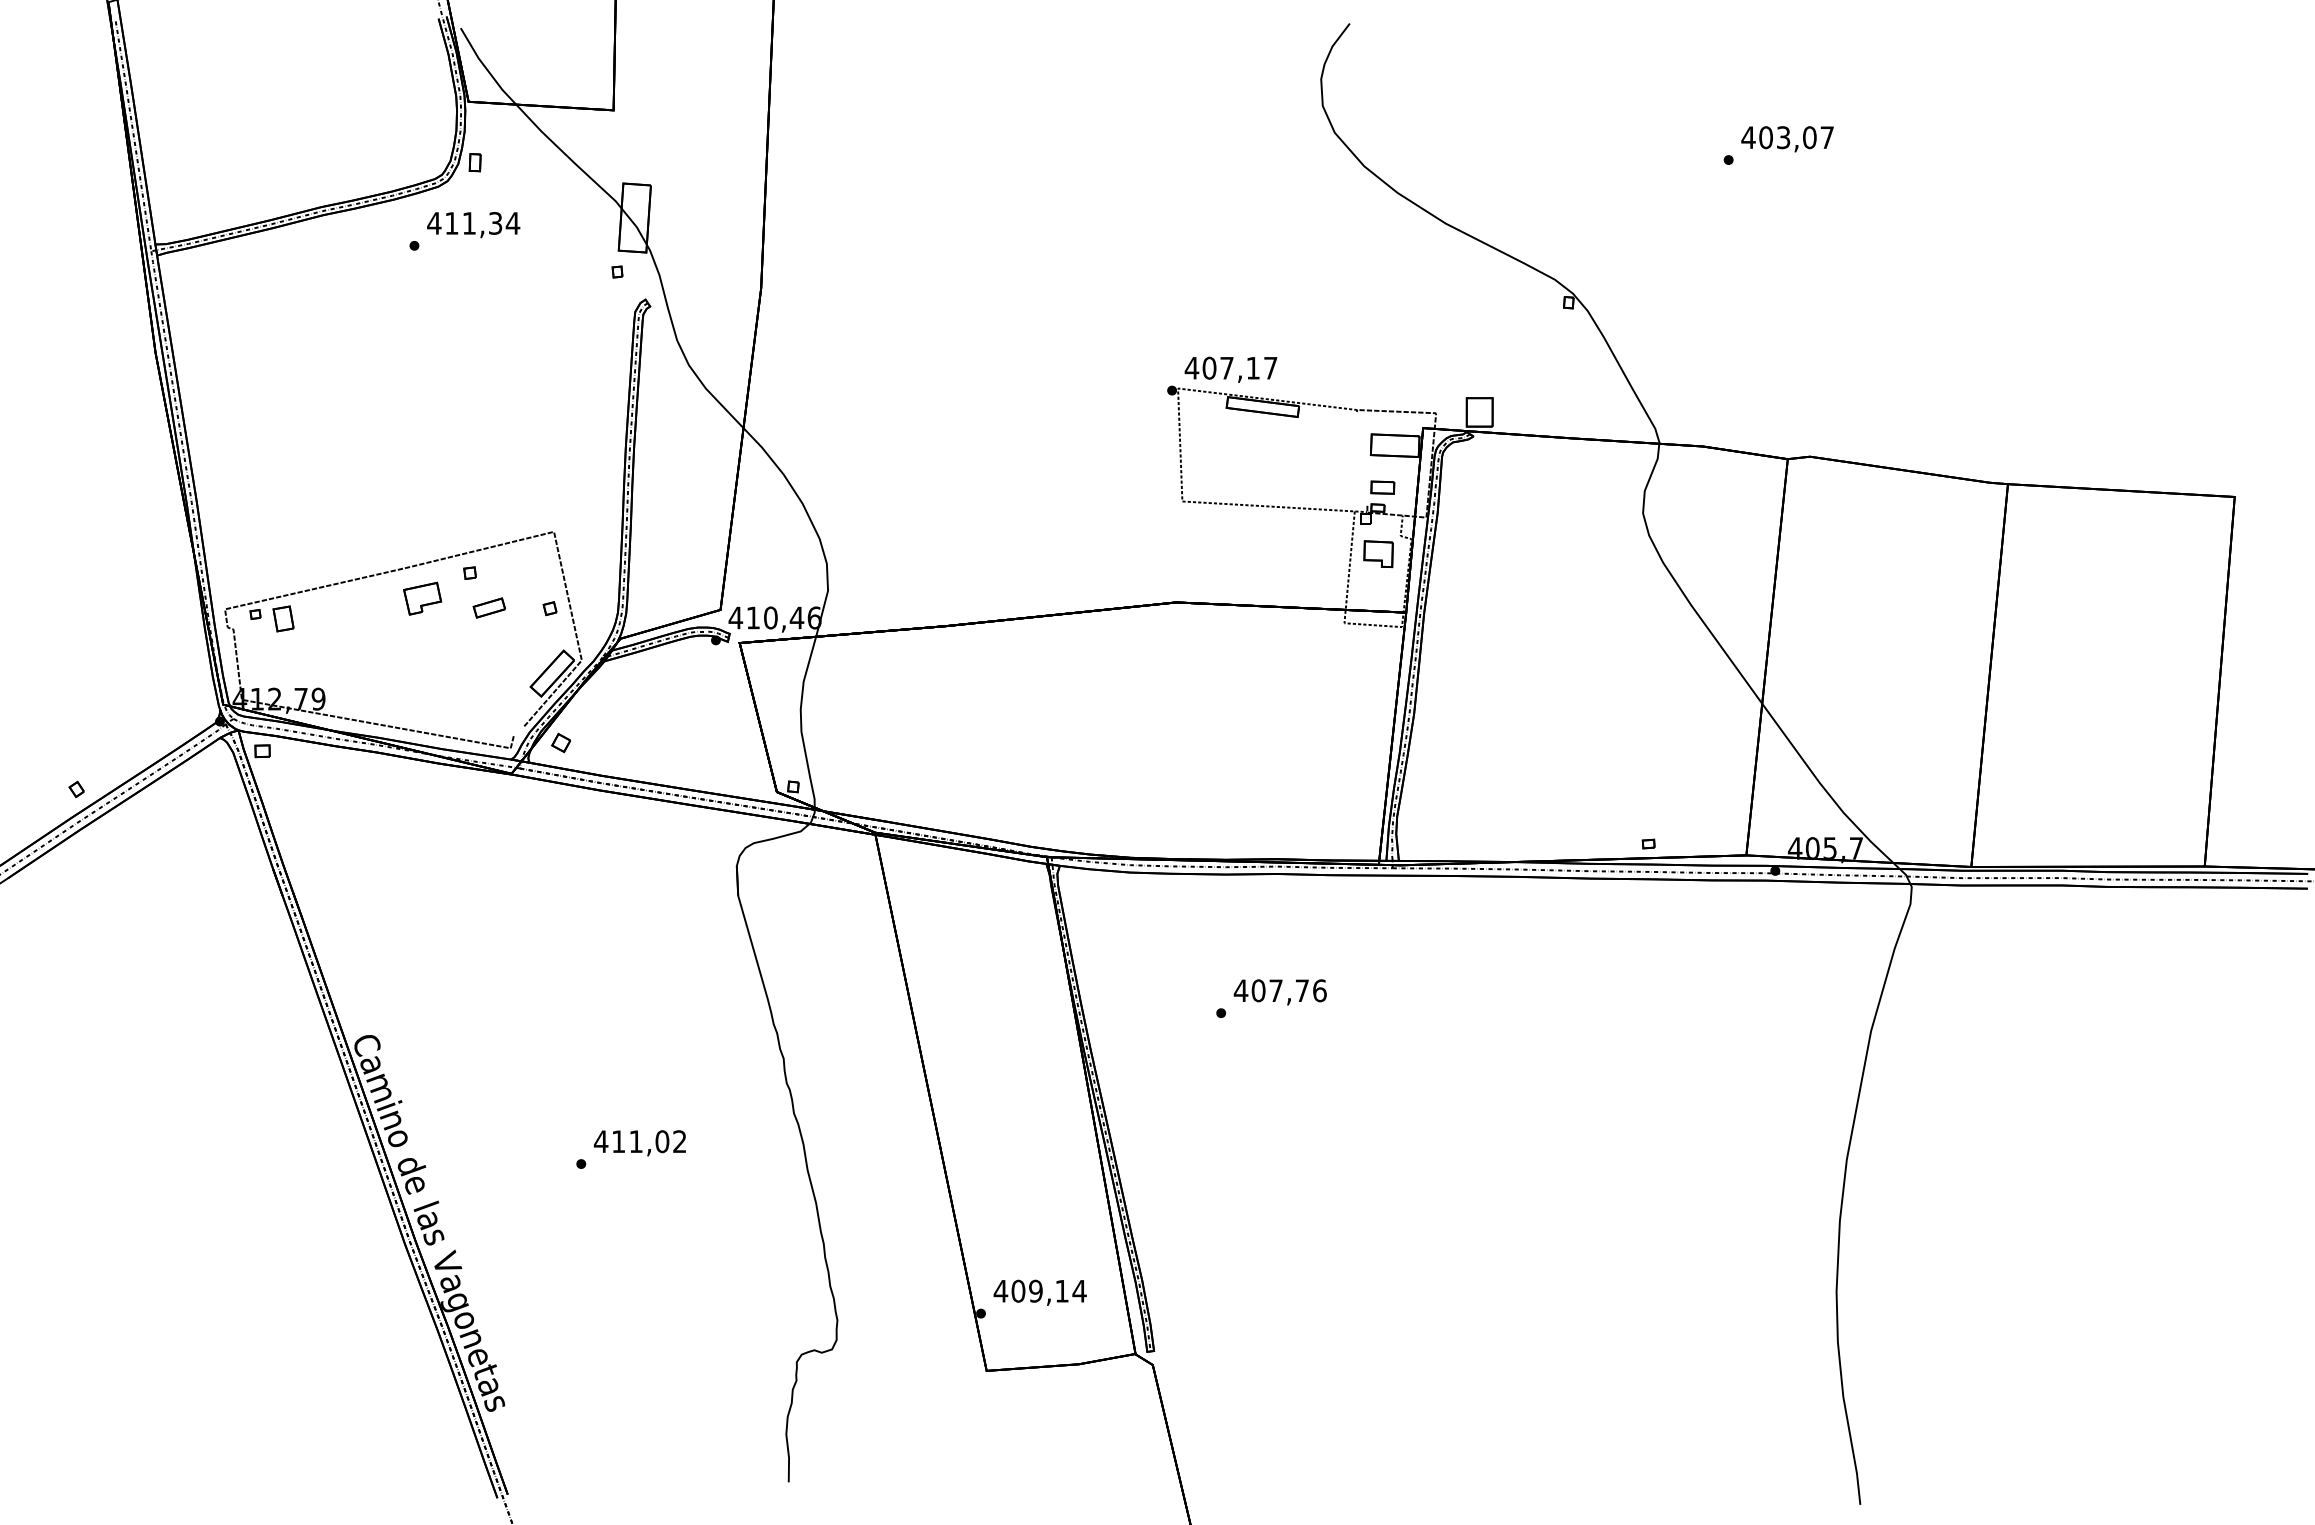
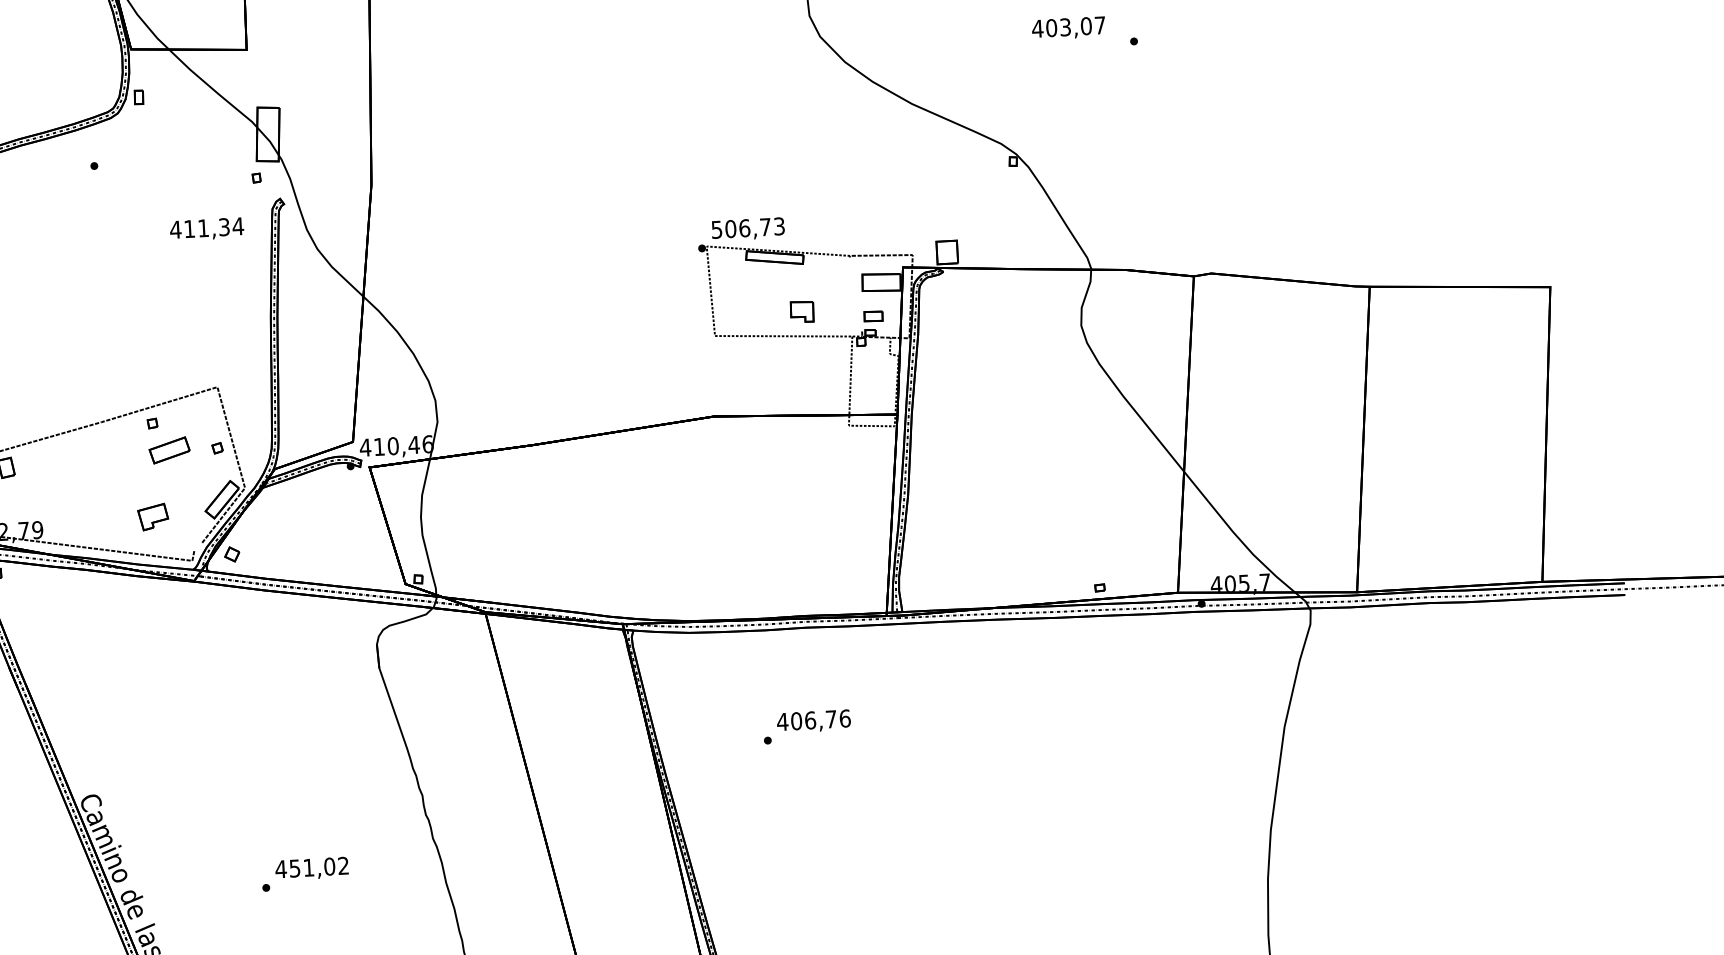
text: (1787, 139) -> (1068, 28), moved
text: (473, 225) -> (206, 229), moved
text: (1230, 367) -> (747, 227), 407,17 -> 506,73
part: (1378, 554) -> (802, 312), moved
part: (422, 598) -> (153, 516), moved
part: (488, 607) -> (168, 450), size x1.6
text: (1276, 990) -> (810, 720), 407,76 -> 406,76
text: (618, 1141) -> (294, 868), 411,02 -> 451,02

